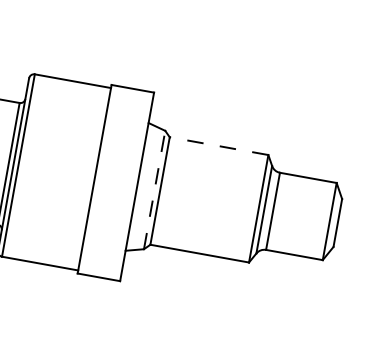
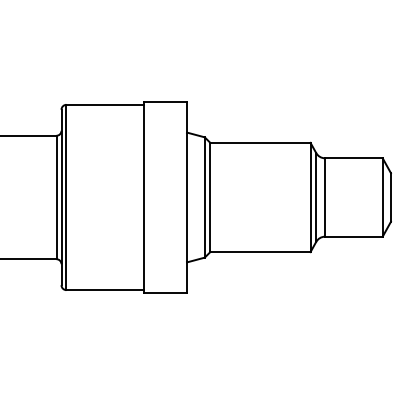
line: (218, 145) -> (259, 142), dashed -> solid
line: (154, 189) -> (204, 197), dashed -> solid

